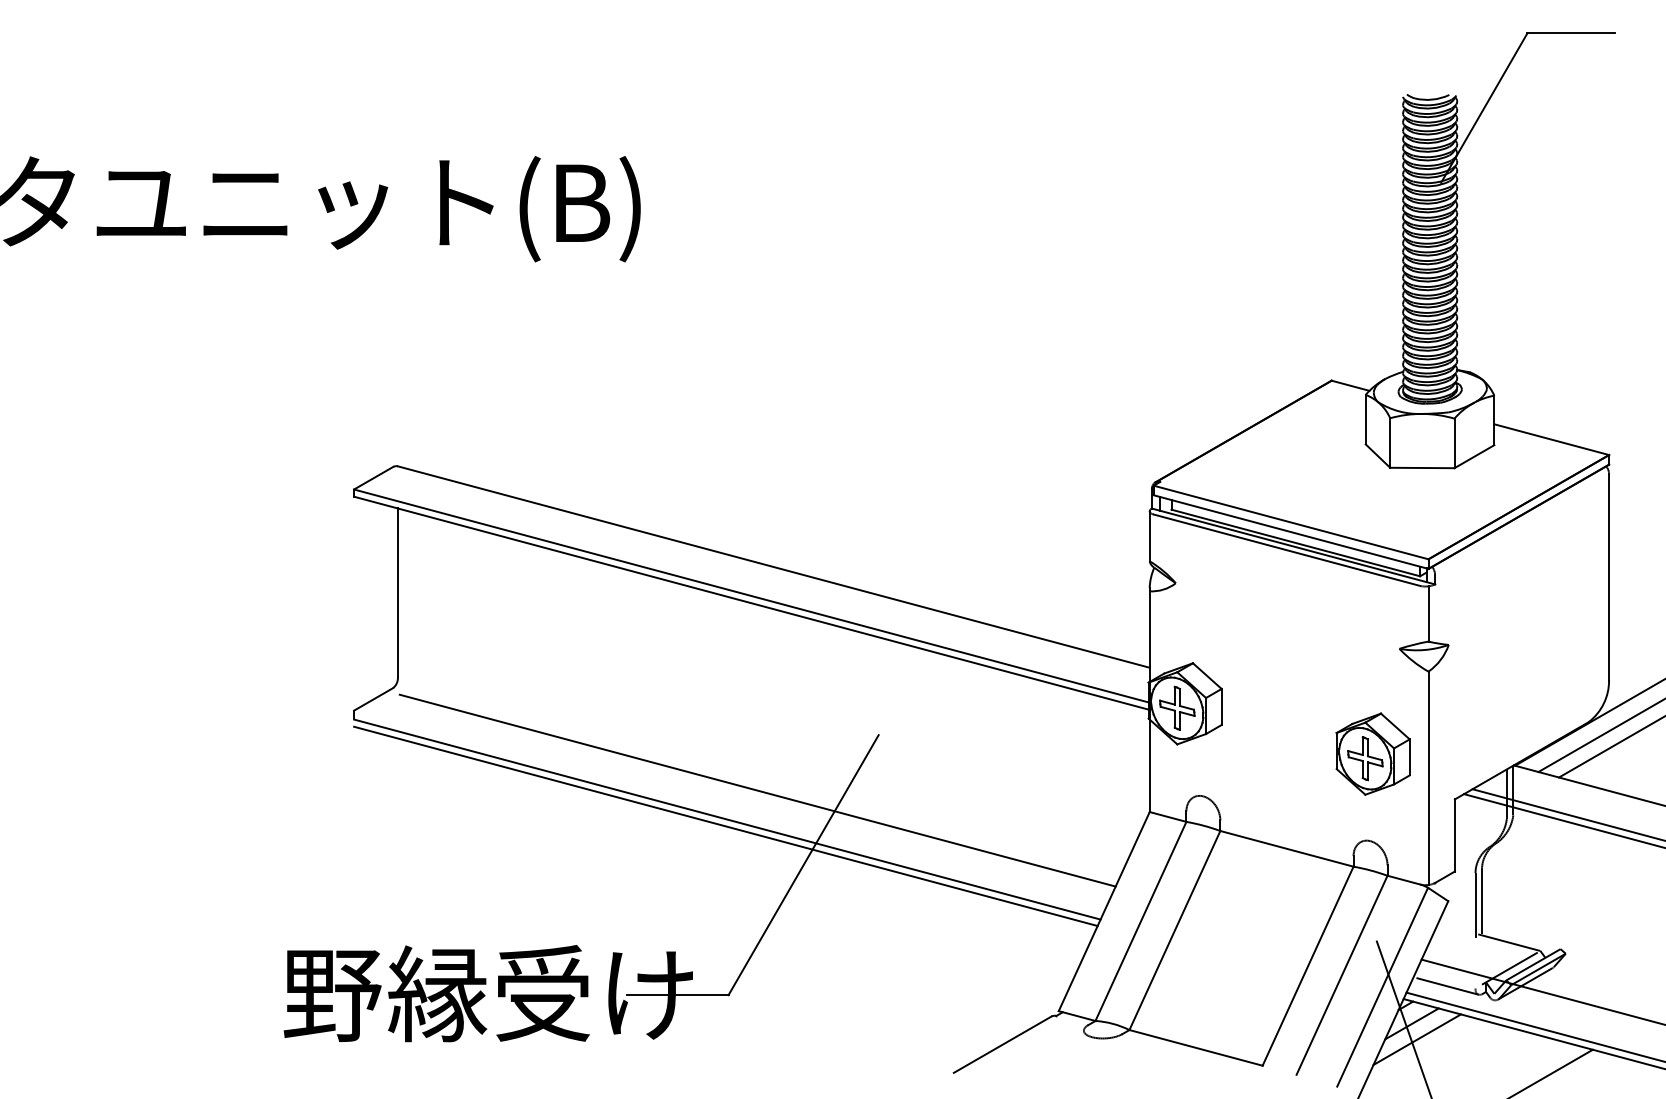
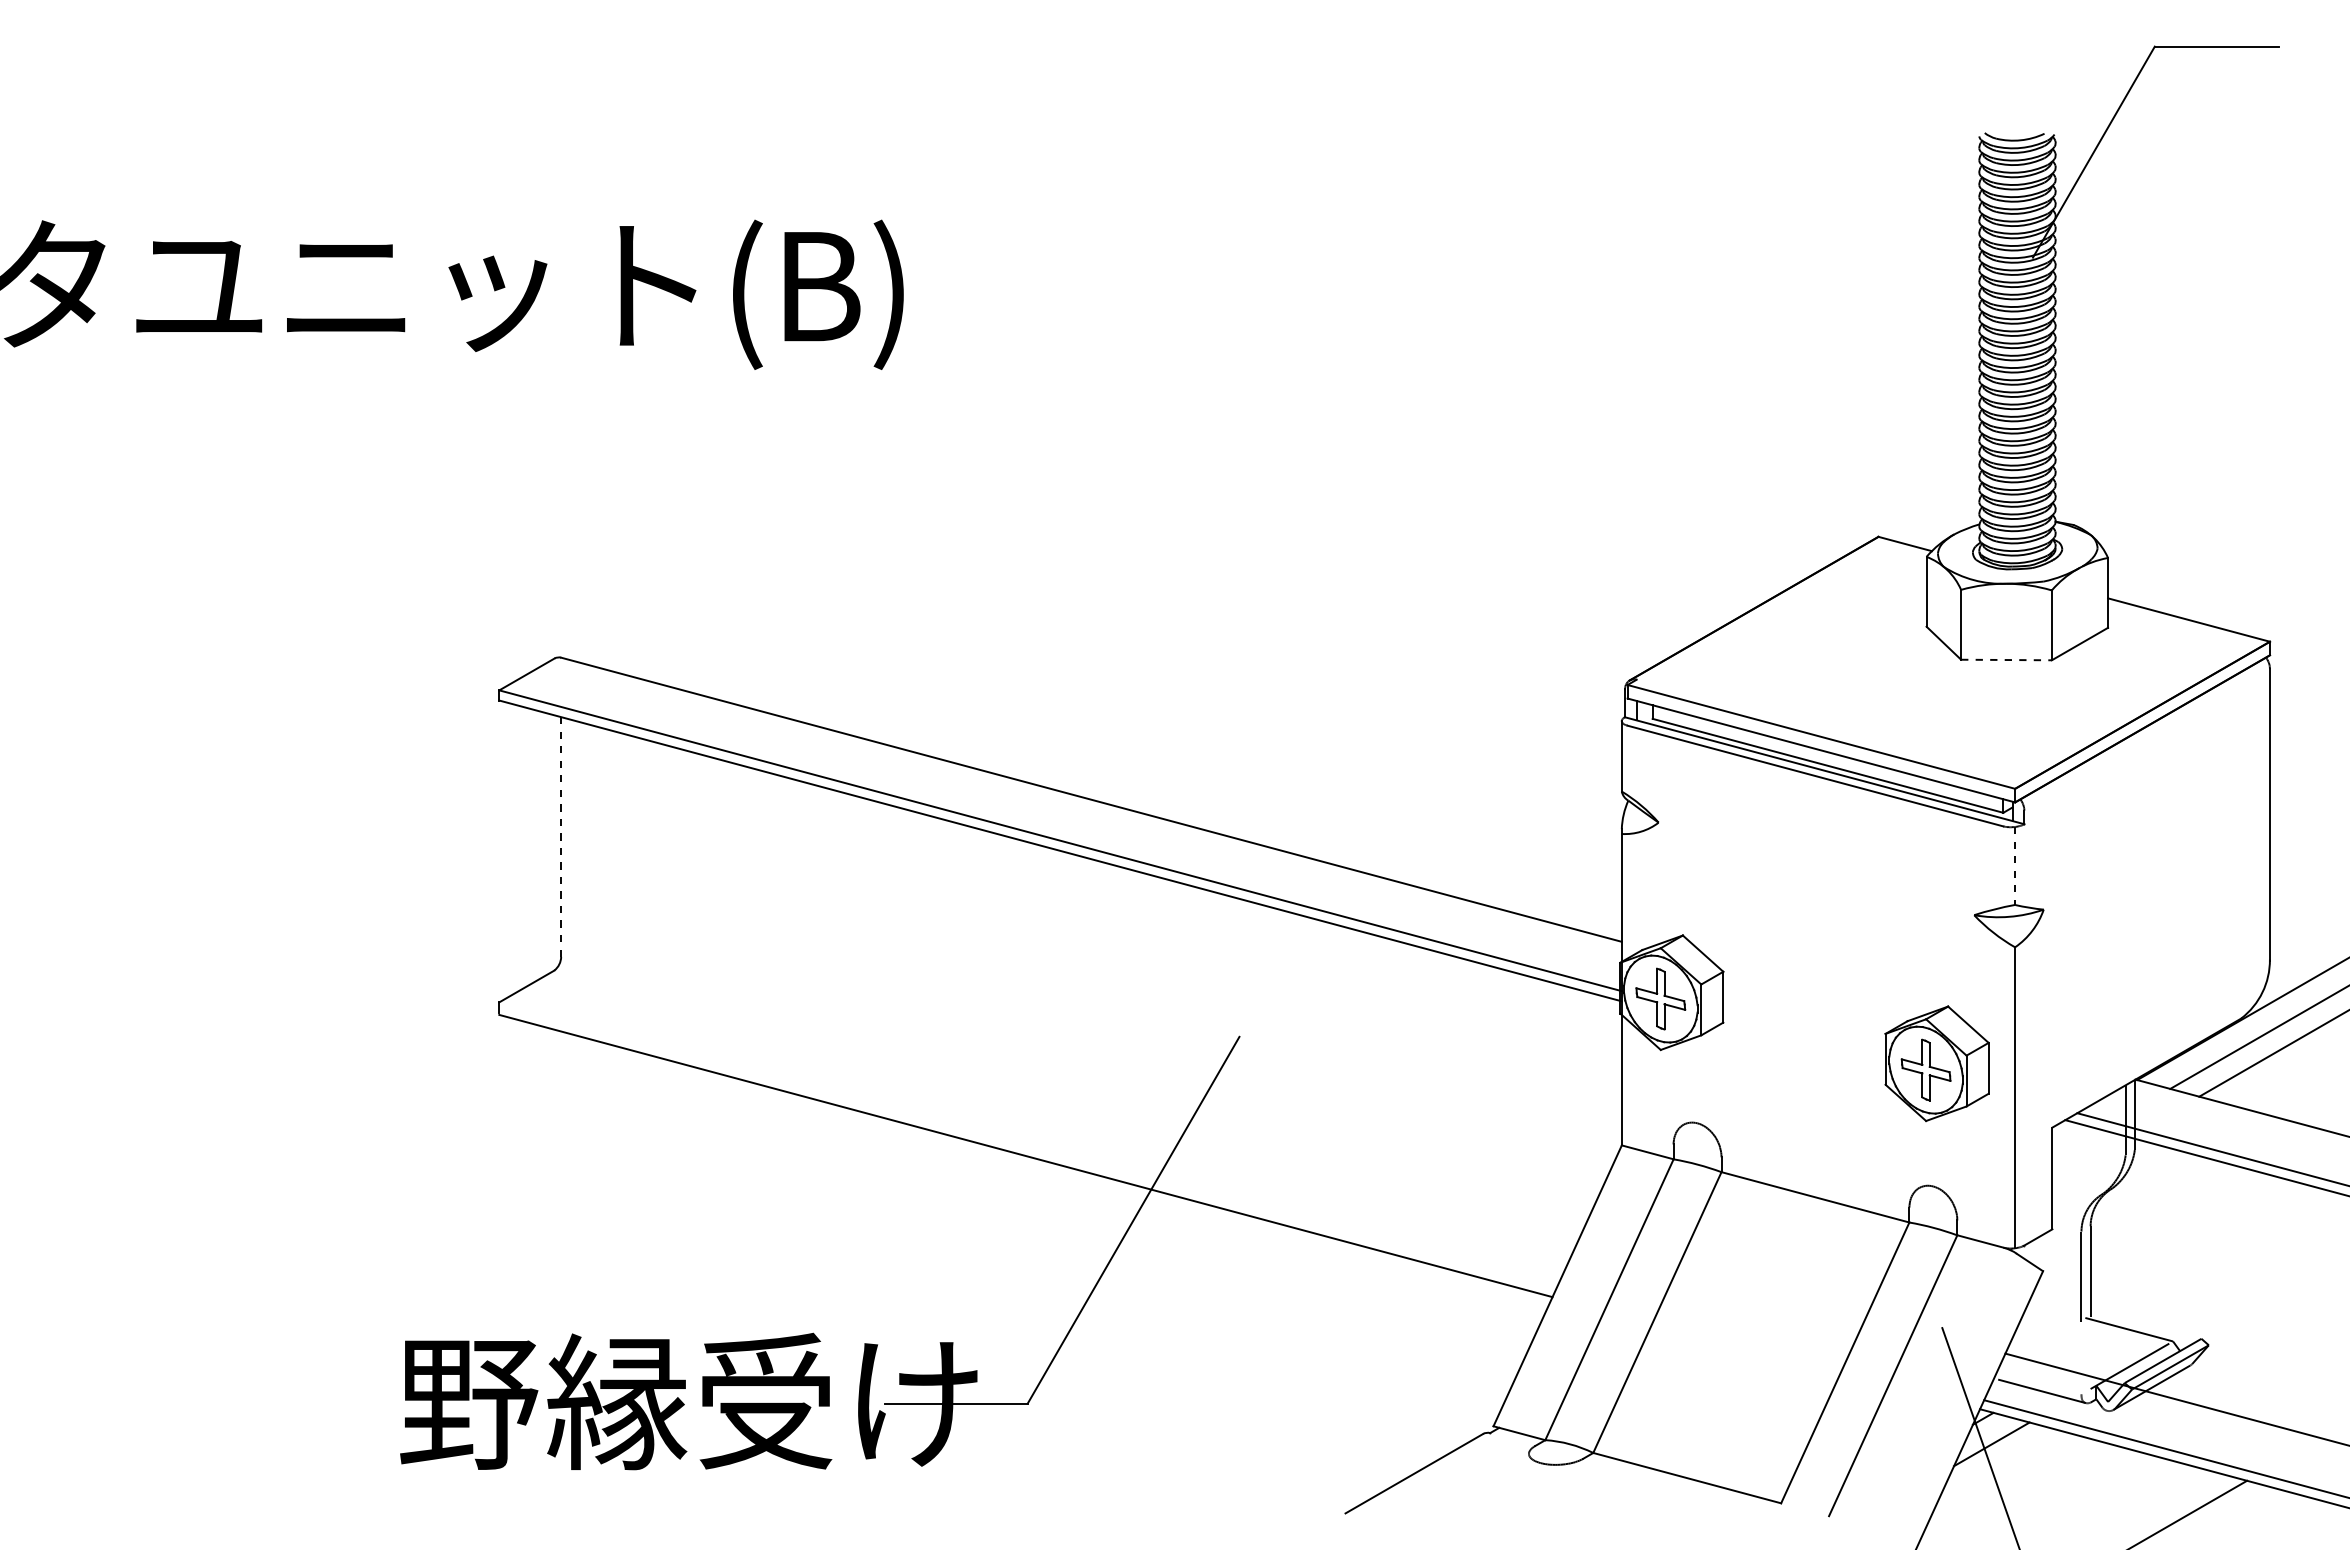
line: (1422, 468) -> (2006, 660), solid -> dashed
line: (398, 593) -> (561, 836), solid -> dashed
line: (1428, 614) -> (2015, 866), solid -> dashed
line: (757, 790) -> (1068, 1114), removed
line: (725, 826) -> (1023, 1165), removed
line: (1382, 987) -> (1950, 1392), removed
line: (1416, 1039) -> (1998, 1466), removed

